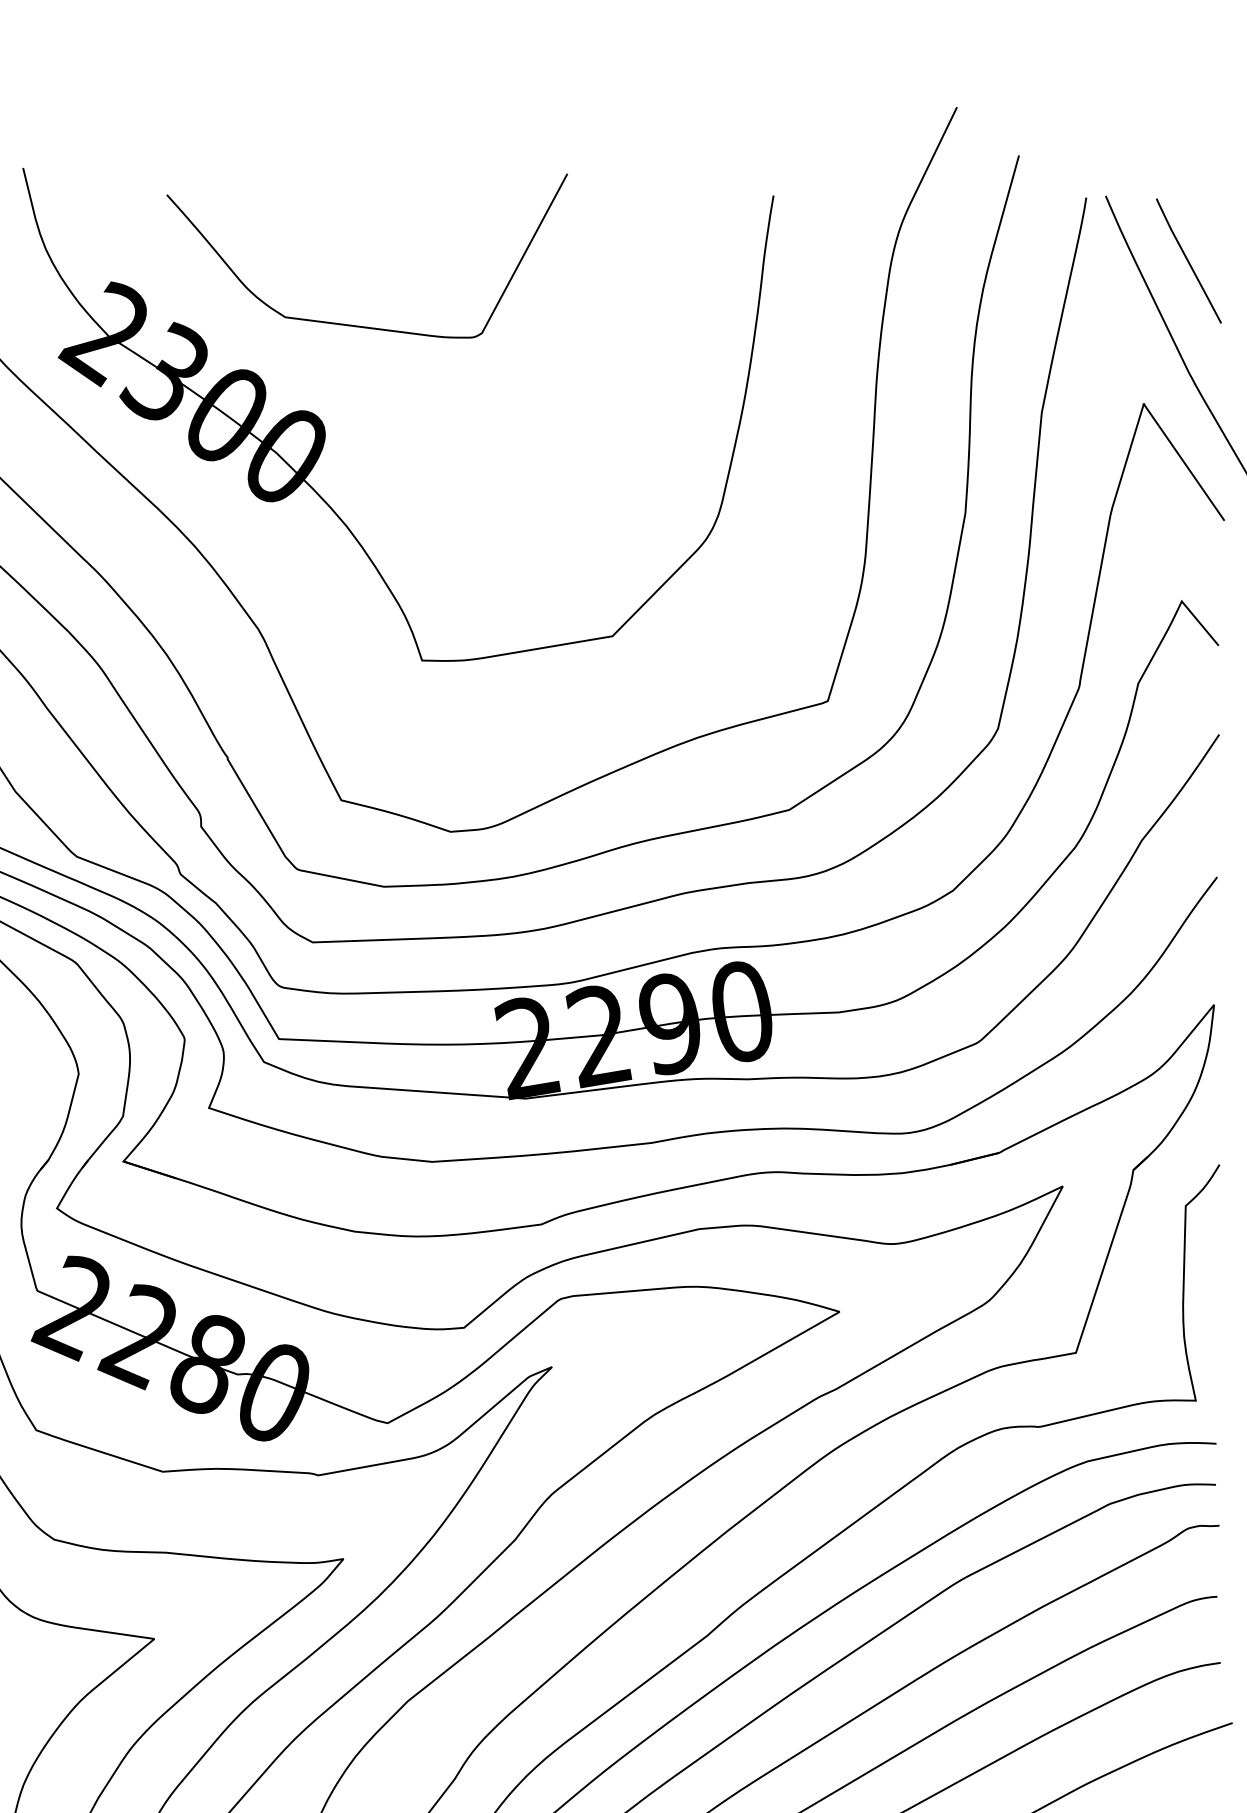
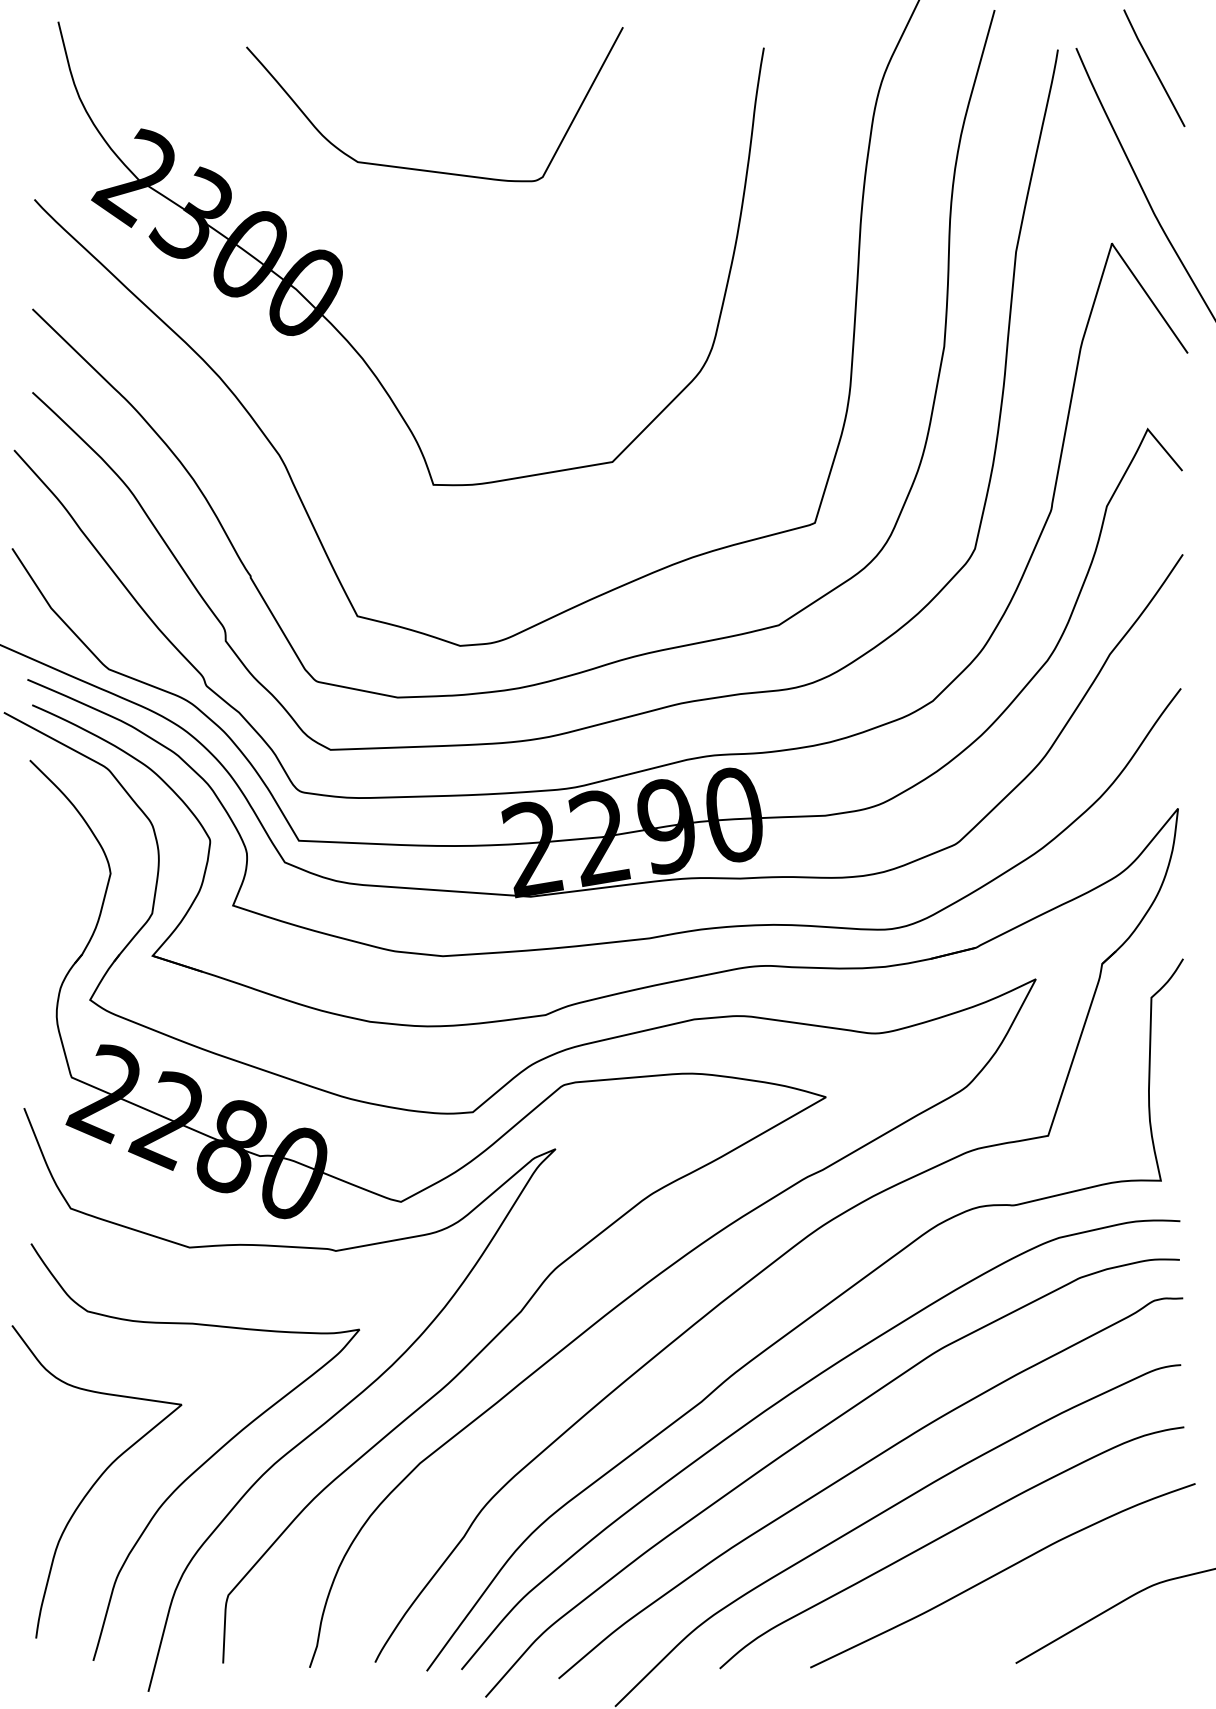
curve: (1189, 261) -> (1154, 68), moved
curve: (357, 325) -> (425, 169), moved

